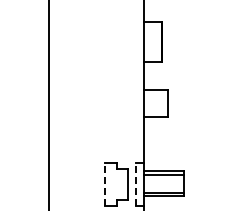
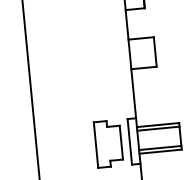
line: (104, 184) -> (95, 145), dashed -> solid
line: (136, 184) -> (130, 141), dashed -> solid

